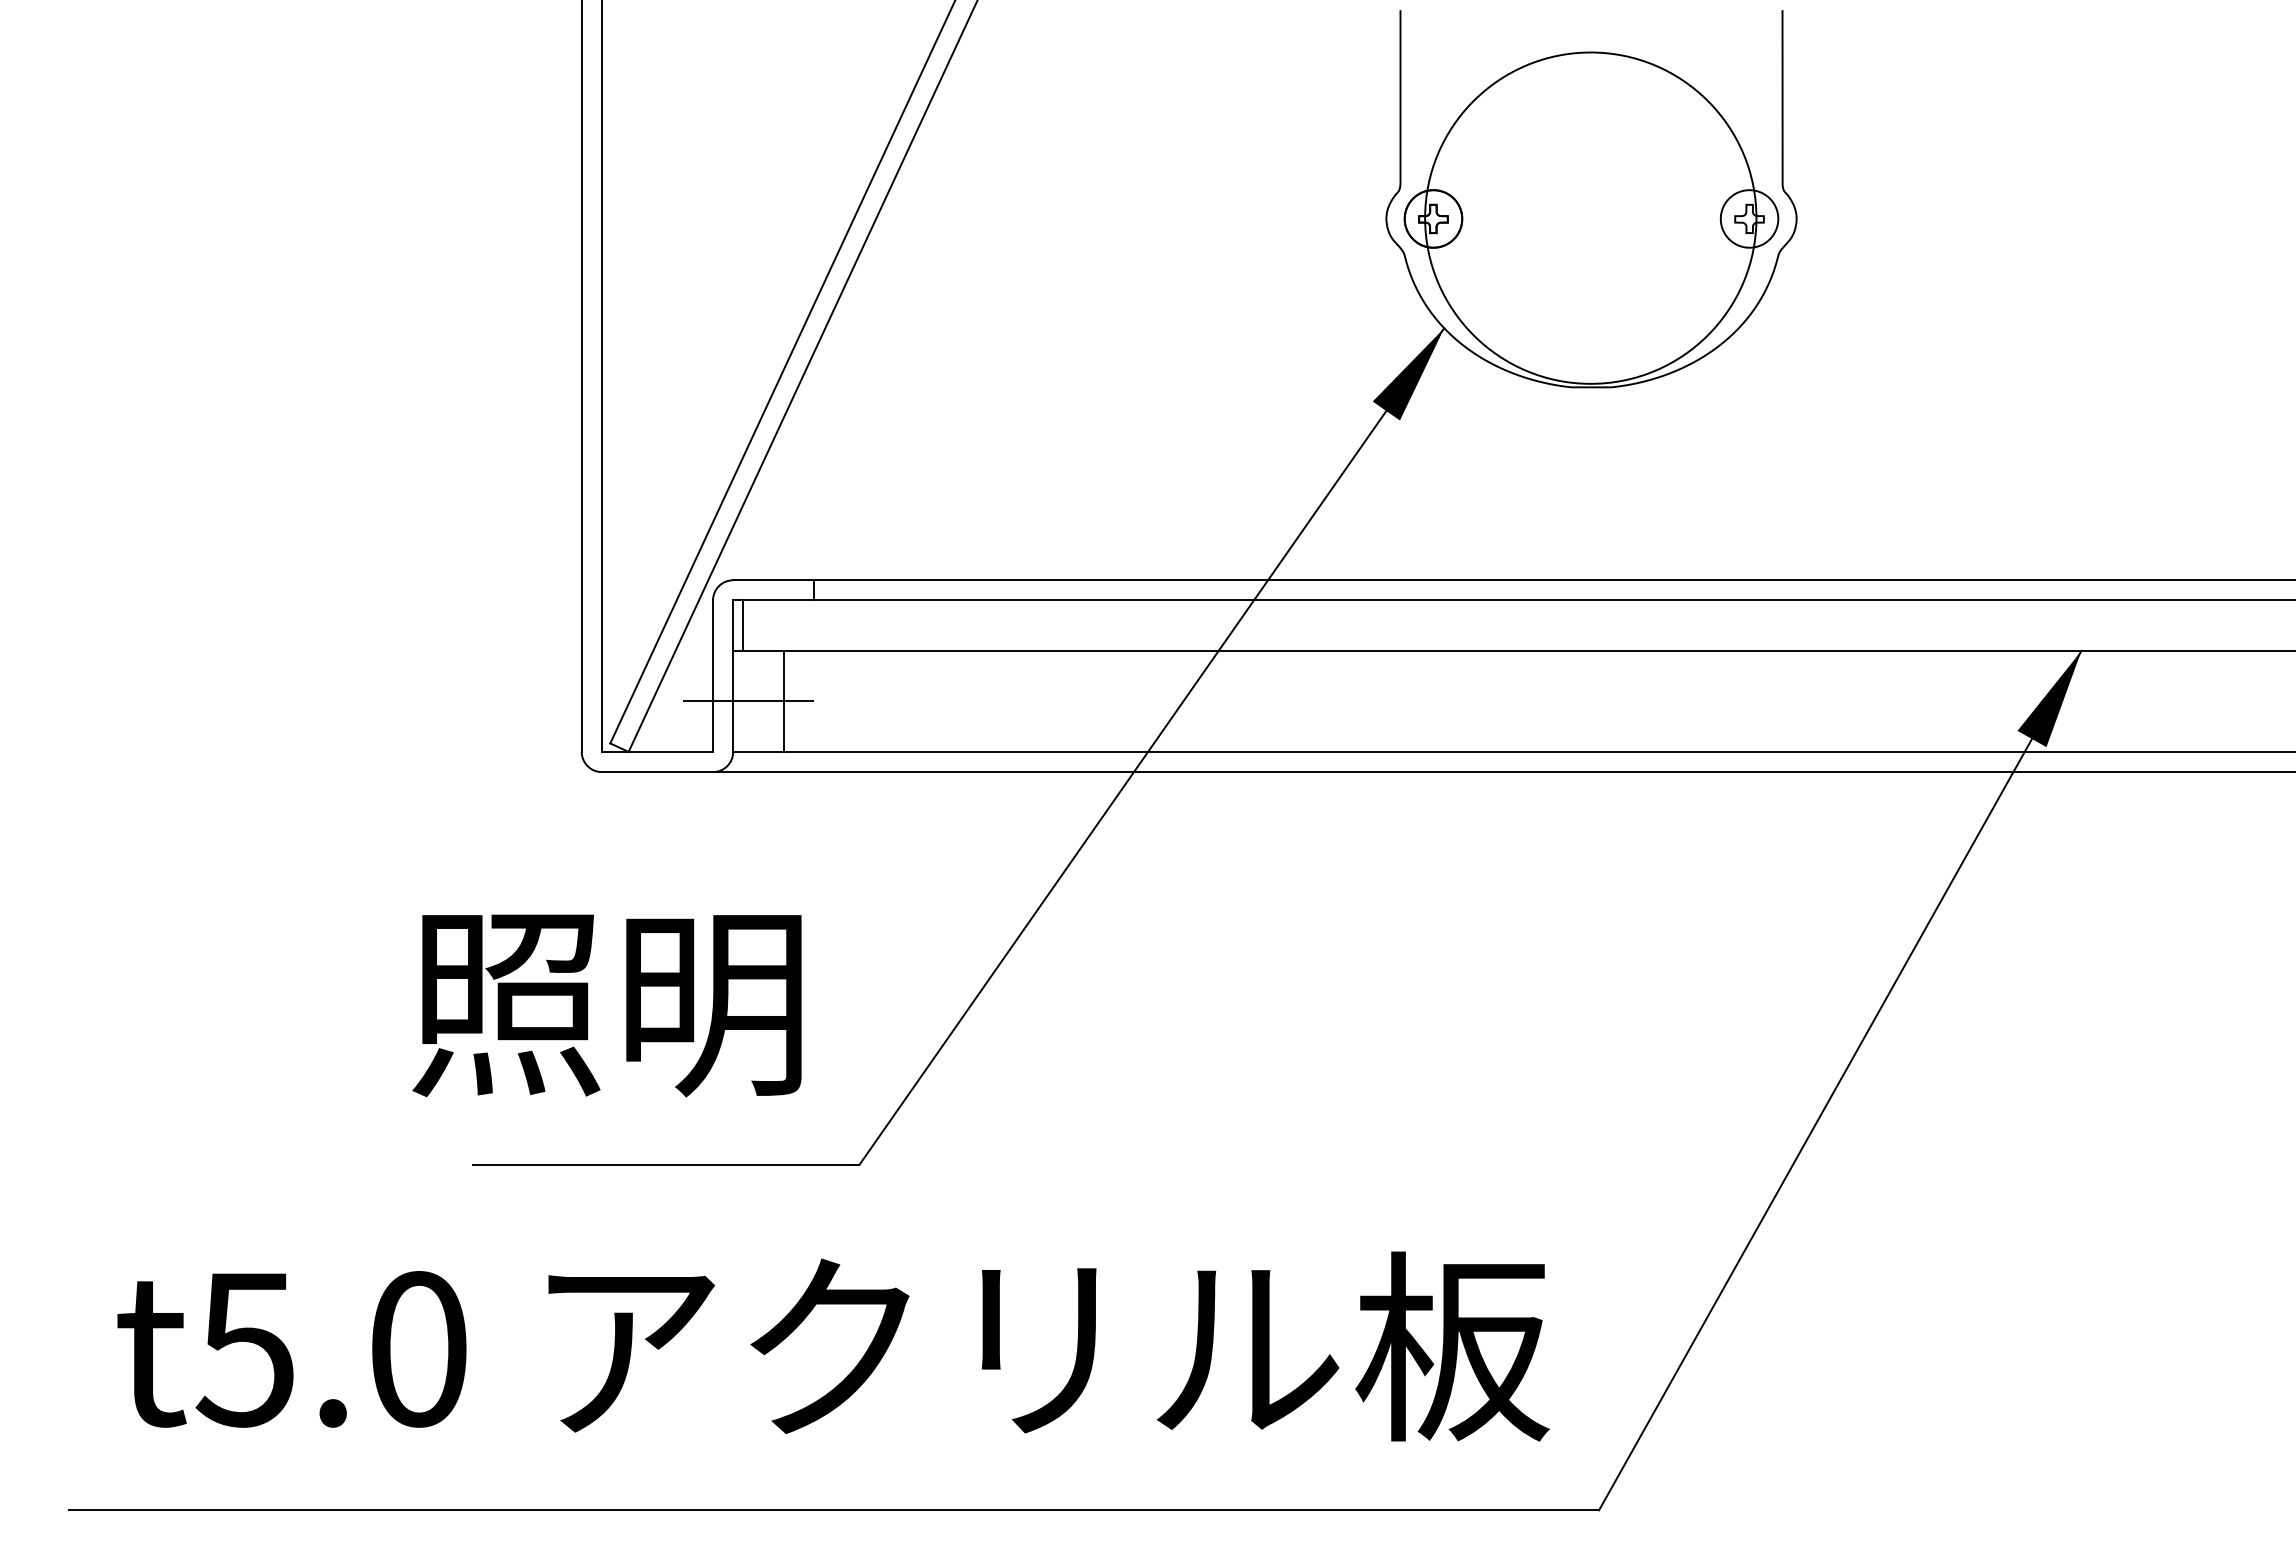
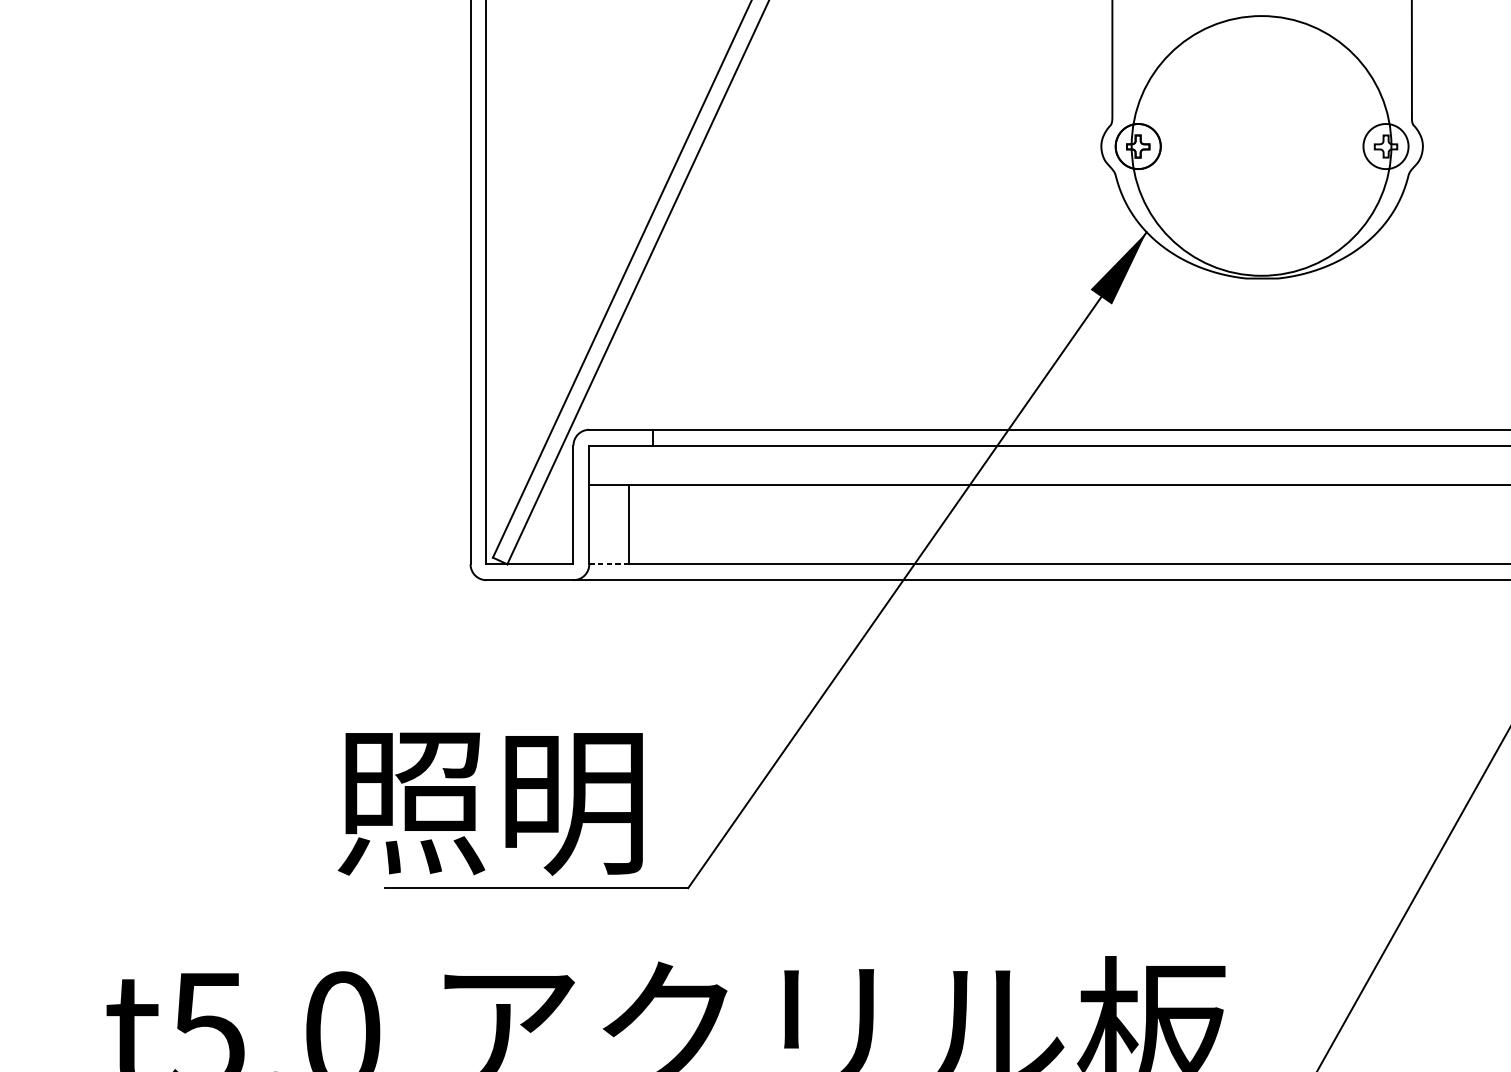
line: (743, 625) -> (597, 465), removed
line: (747, 701) -> (600, 524), removed
line: (758, 751) -> (609, 564), solid -> dashed
text: (606, 1005) -> (489, 803), moved

